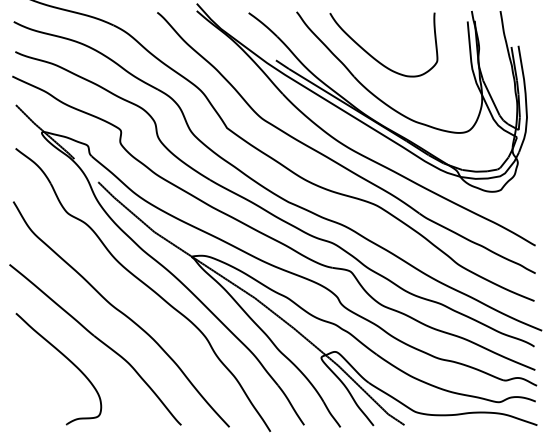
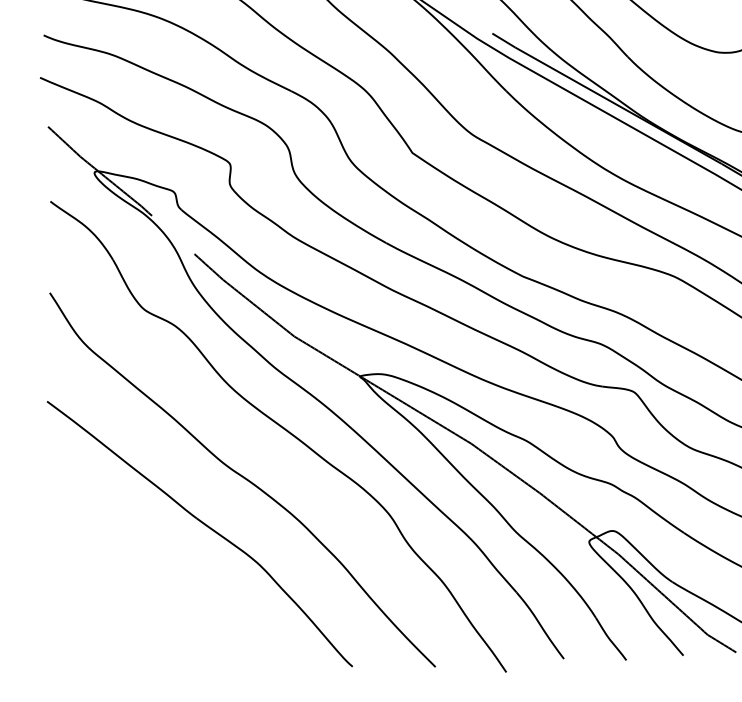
part: (64, 357) -> (147, 557), removed

